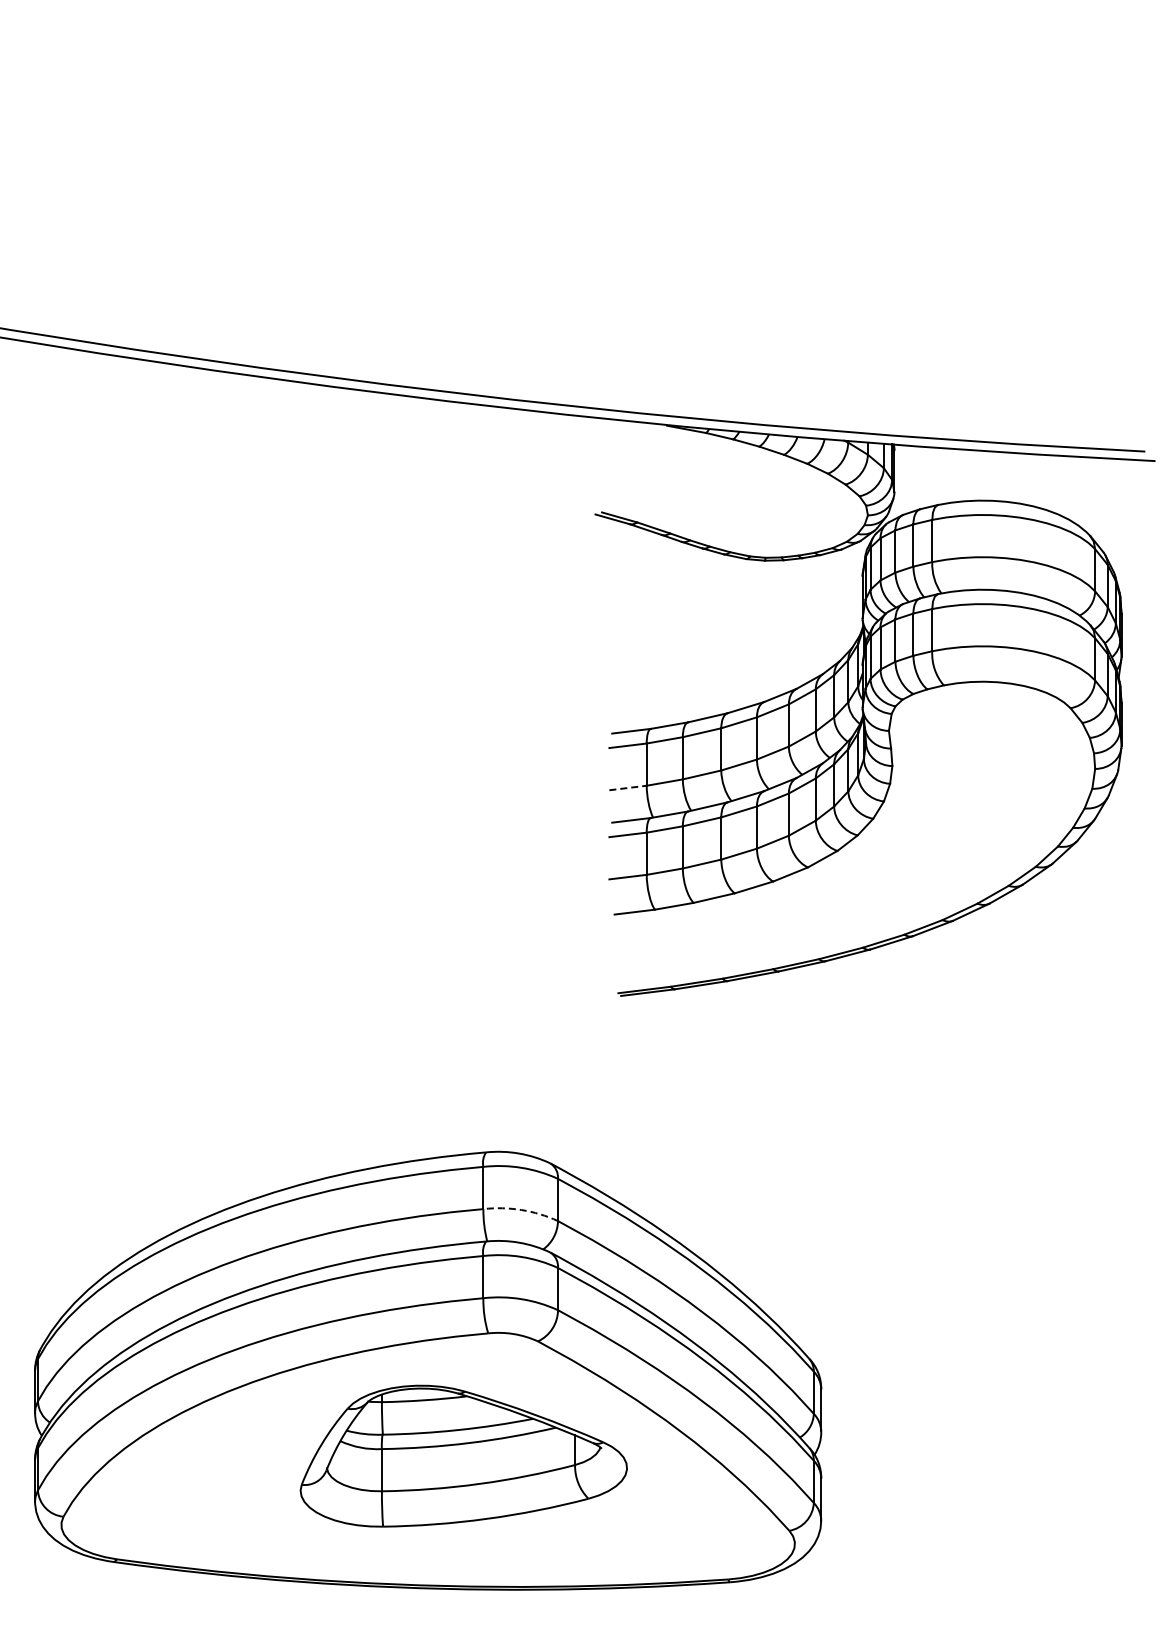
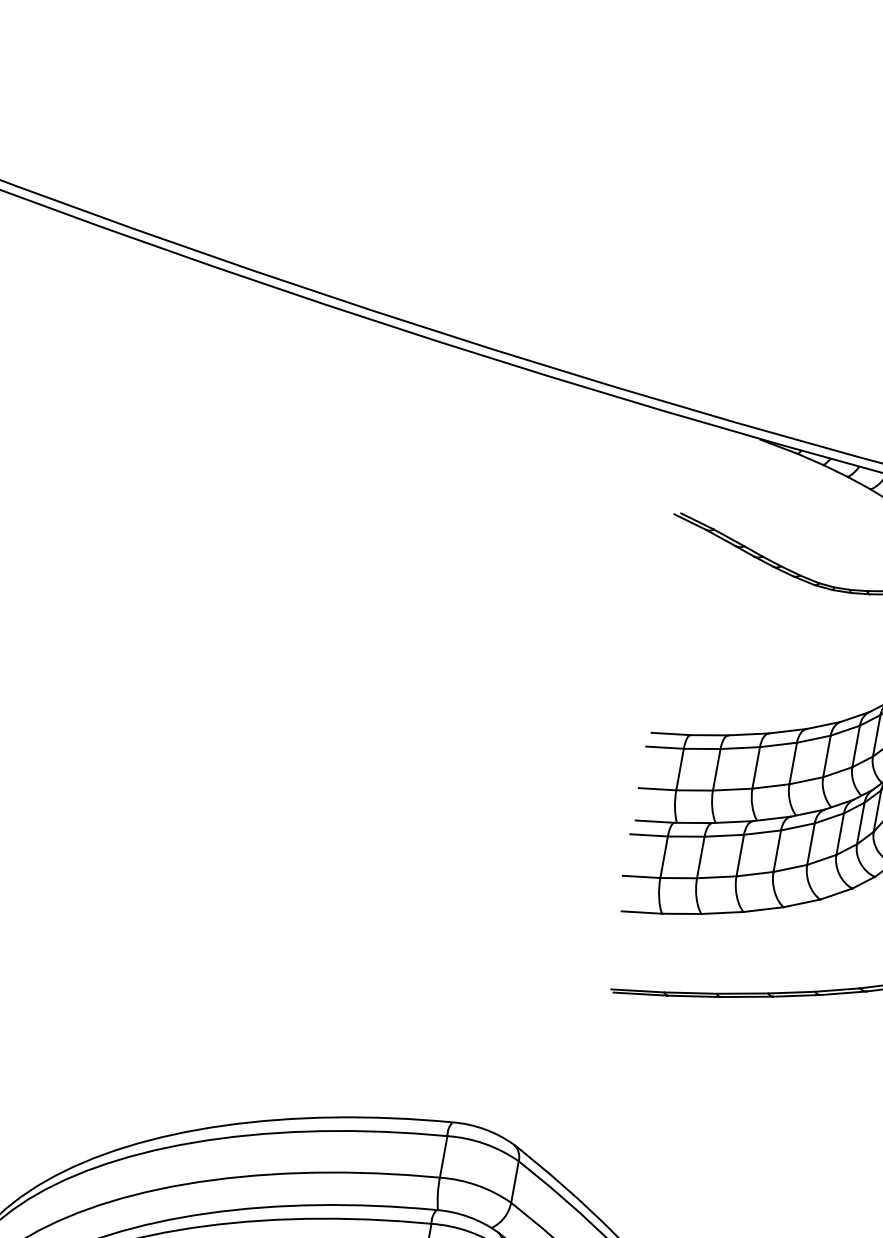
line: (628, 788) -> (657, 789), dashed -> solid
arc: (521, 1210) -> (477, 1185), dashed -> solid

